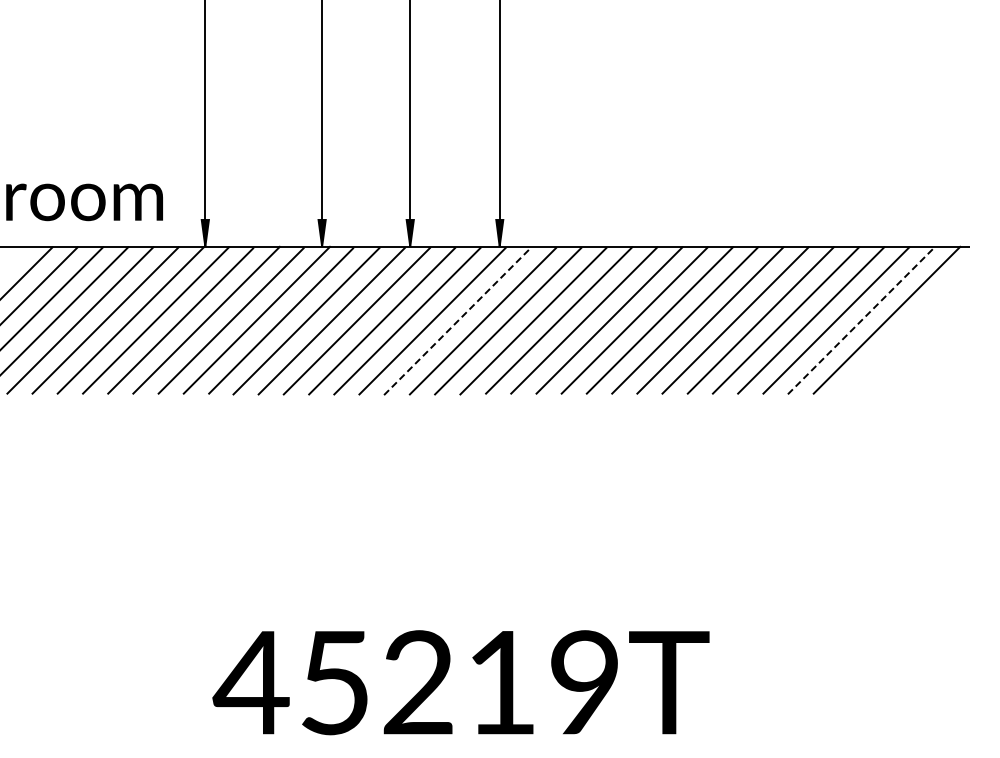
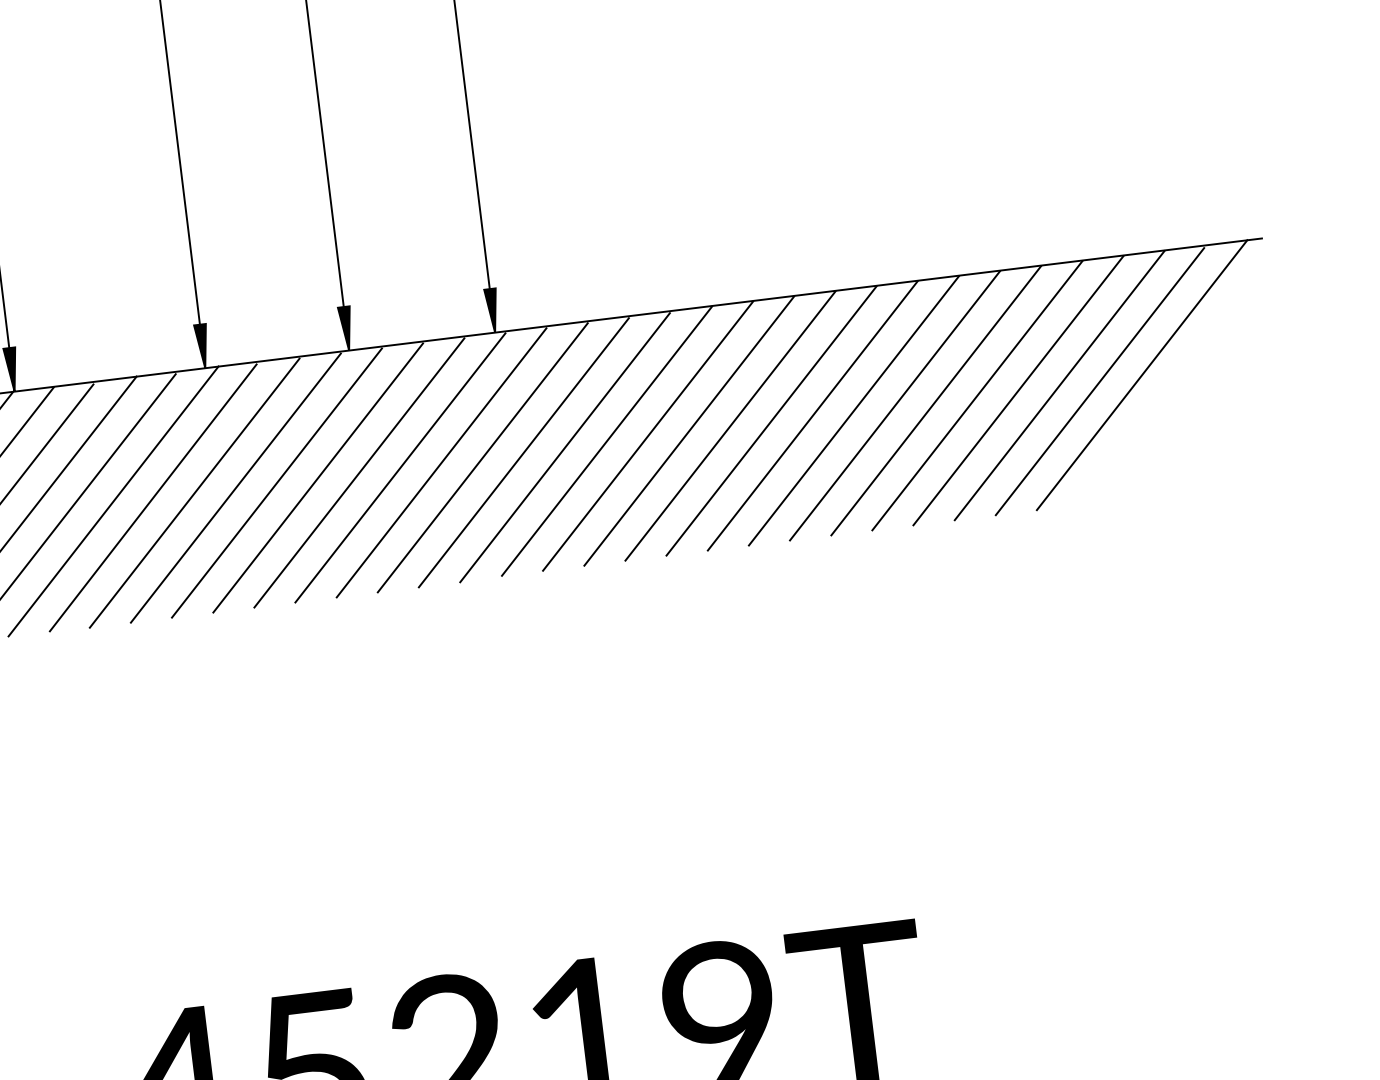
line: (458, 320) -> (442, 461), dashed -> solid
line: (861, 321) -> (1100, 382), dashed -> solid

